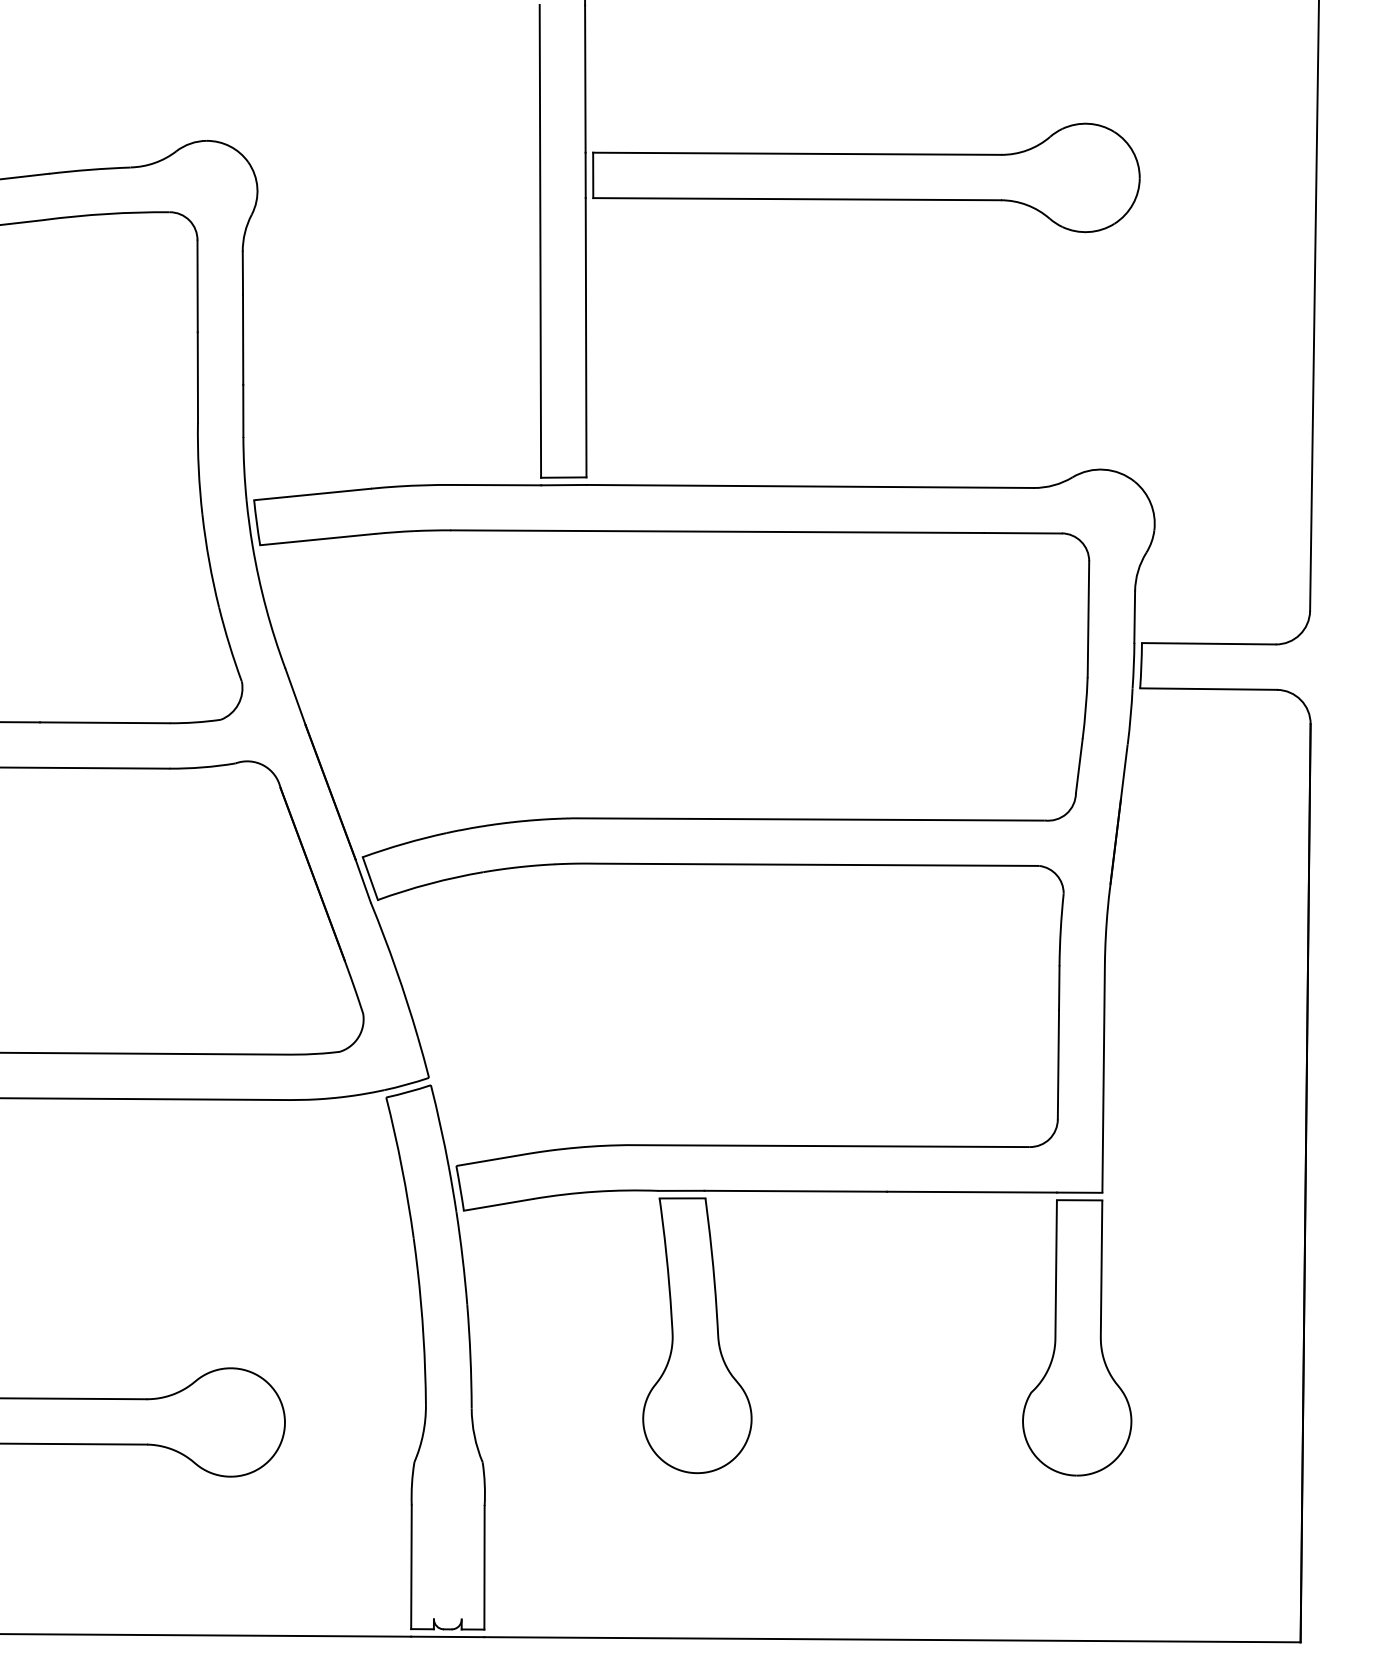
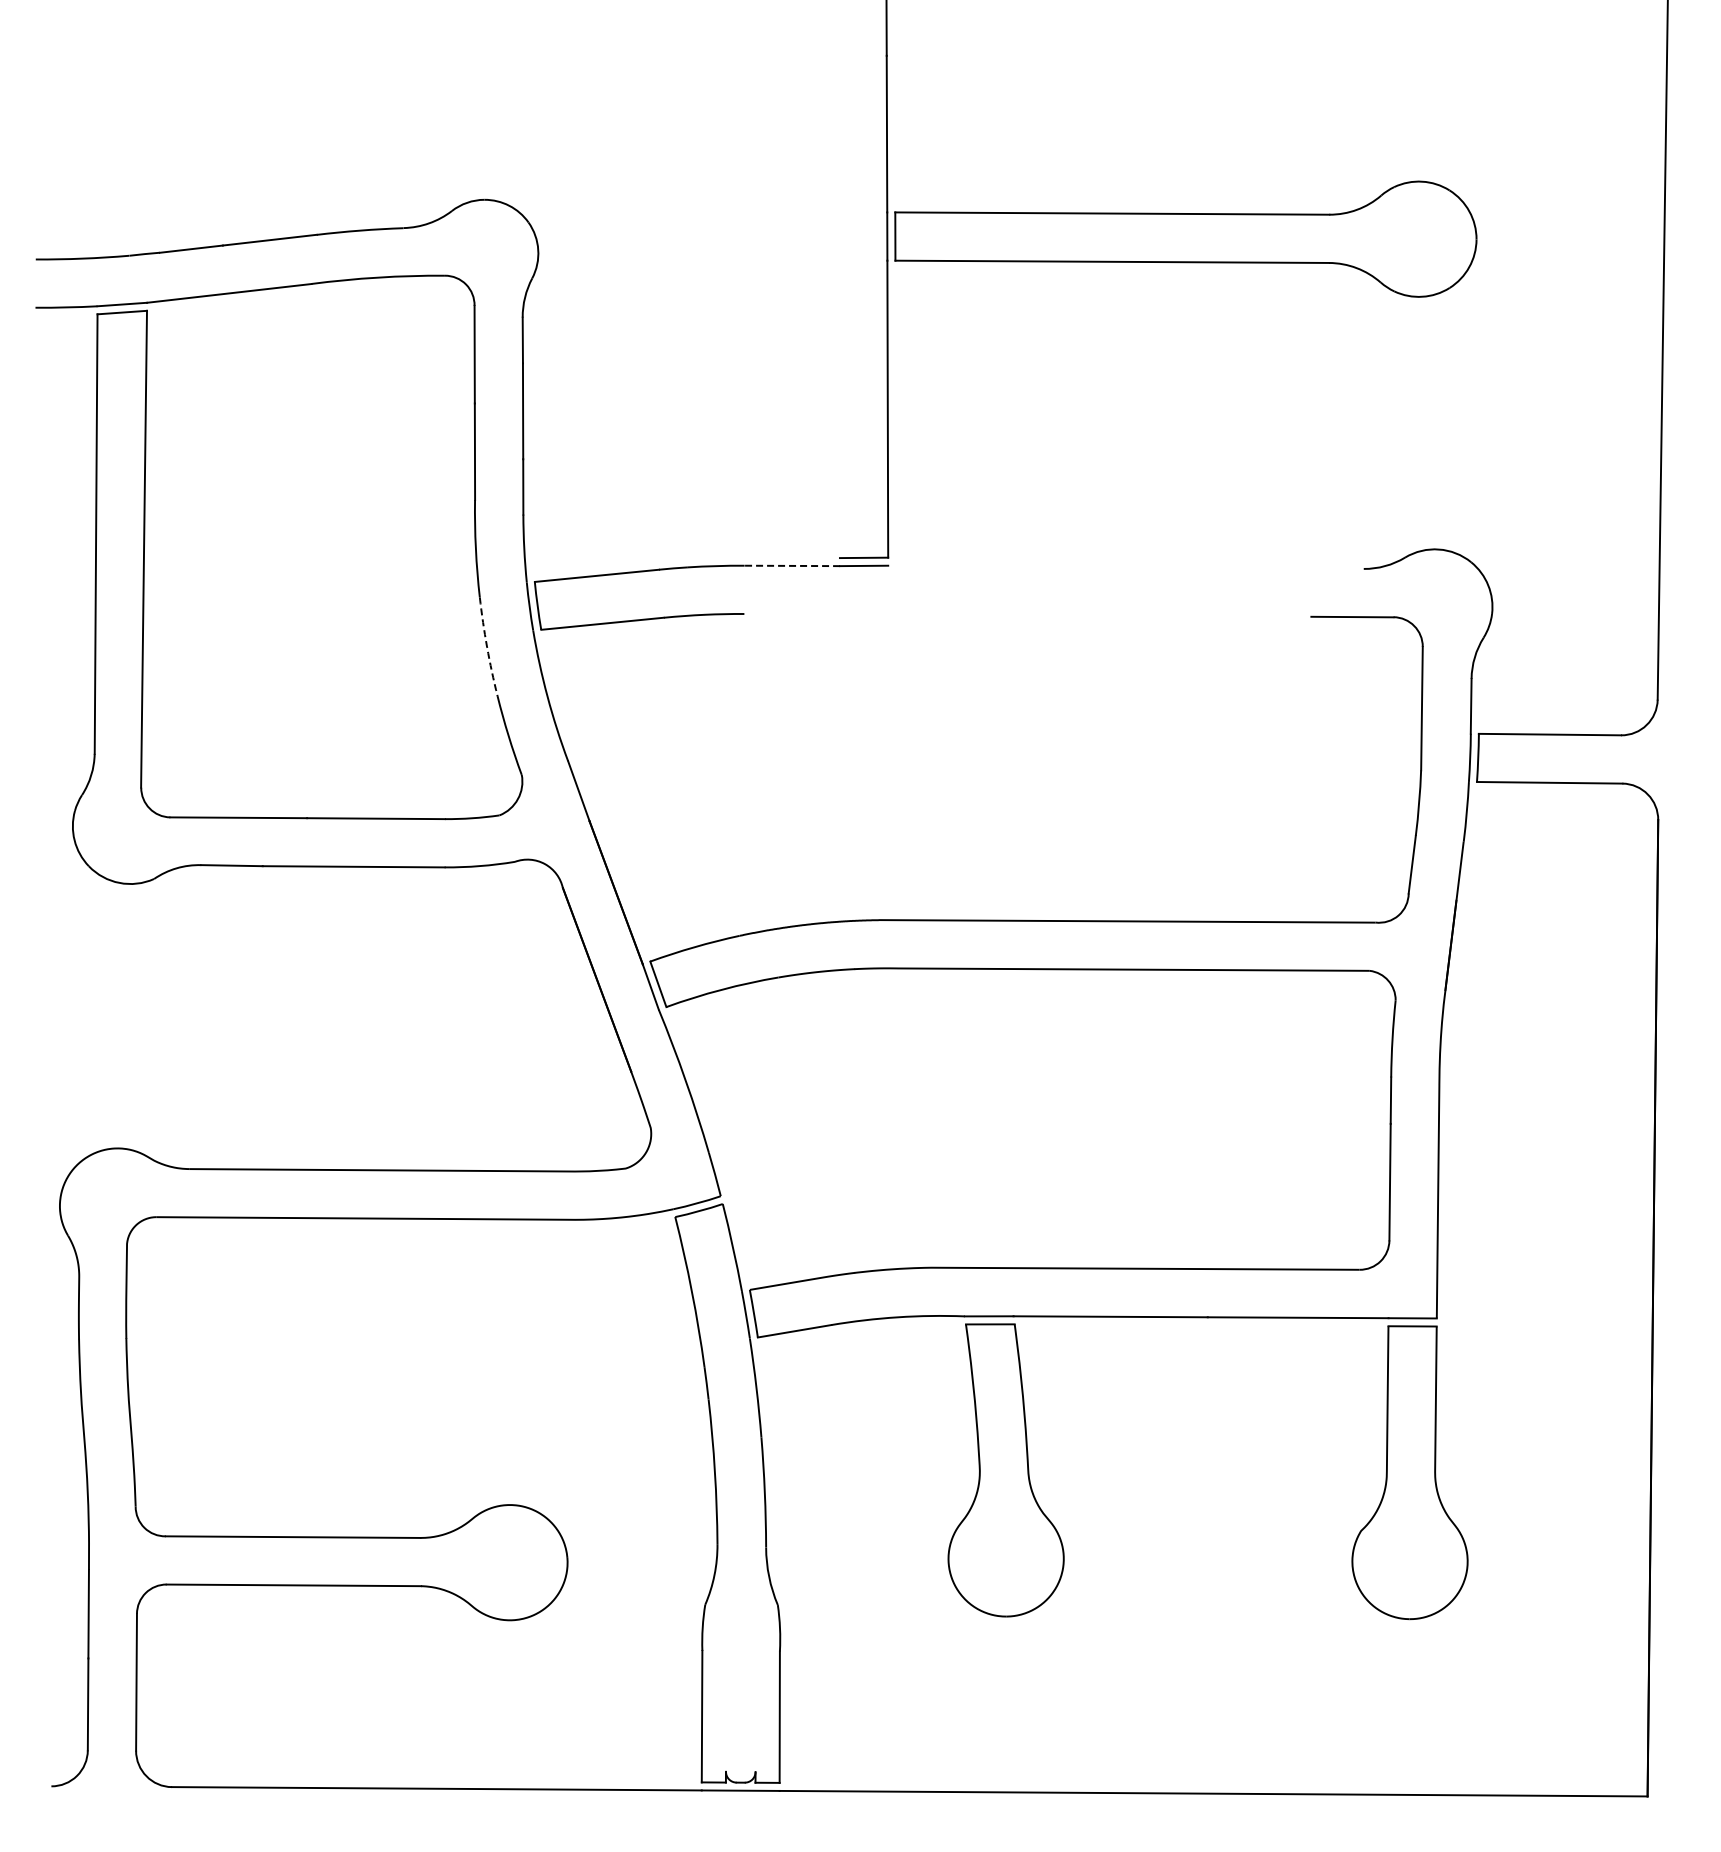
line: (539, 241) -> (838, 306), removed
line: (496, 484) -> (792, 565), solid -> dashed
line: (809, 485) -> (1125, 566), removed
line: (717, 530) -> (1027, 614), removed
arc: (209, 561) -> (487, 647), solid -> dashed

